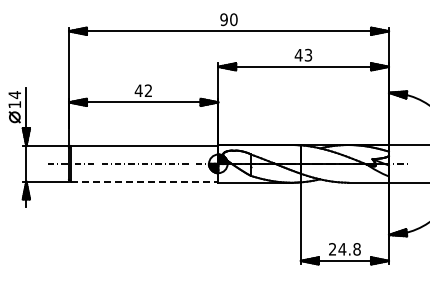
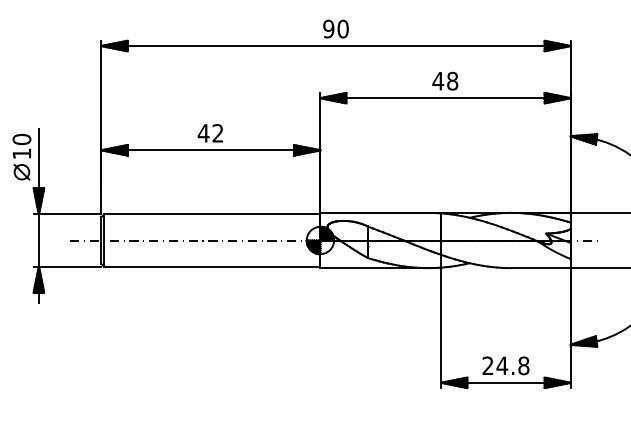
text: (308, 55) -> (452, 81), 43 -> 48
text: (14, 95) -> (21, 140), 14 -> 10
line: (144, 181) -> (212, 266), dashed -> solid

